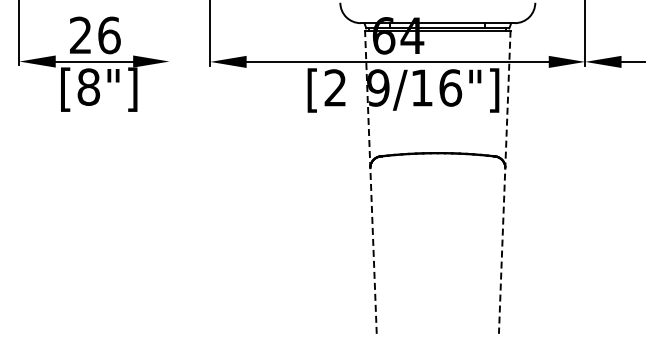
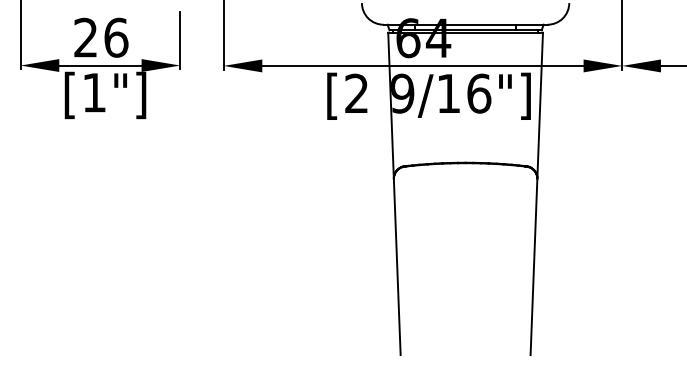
line: (169, 38) -> (180, 41), added
text: (88, 86) -> (94, 92), [8"] -> [1"]
line: (370, 182) -> (394, 194), dashed -> solid
line: (504, 182) -> (536, 194), dashed -> solid

